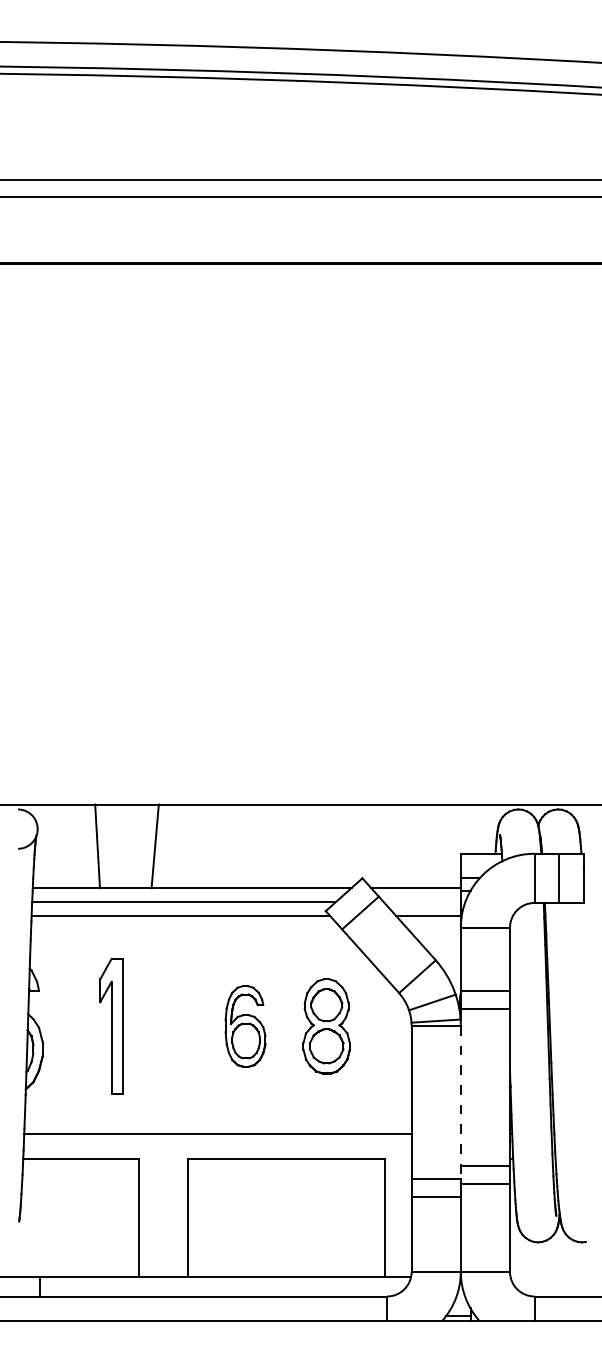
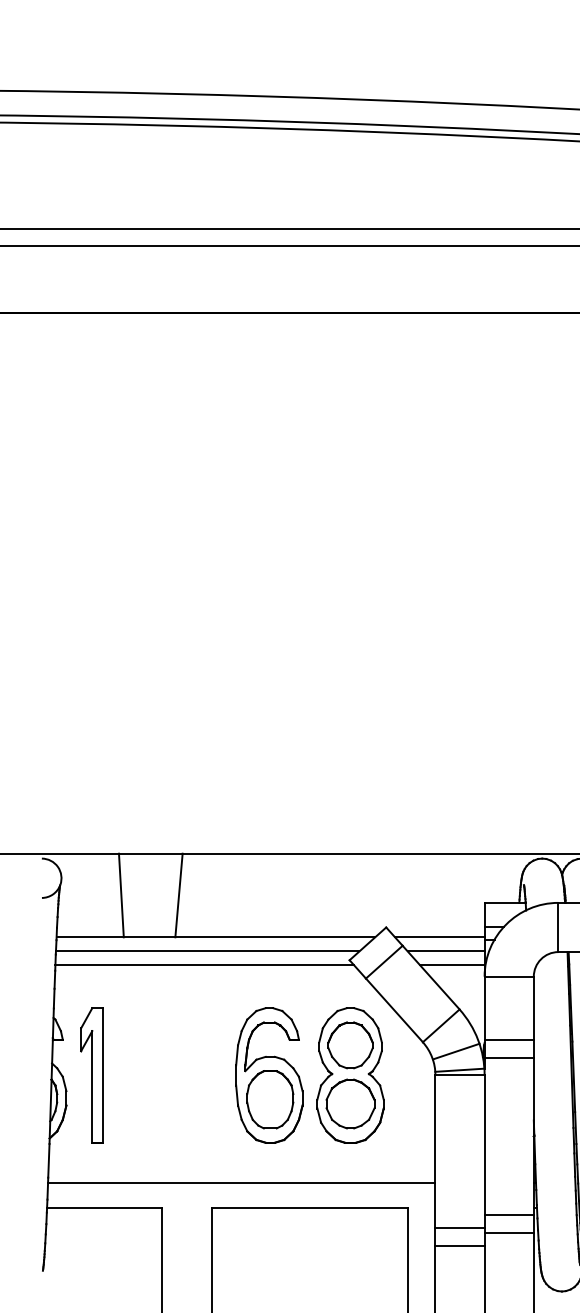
line: (421, 902) -> (445, 951), added
part: (111, 1026) -> (92, 1075), moved
part: (245, 1026) -> (269, 1075), size x1.67
part: (326, 1026) -> (350, 1075), size x1.43
line: (460, 1102) -> (484, 1151), dashed -> solid

